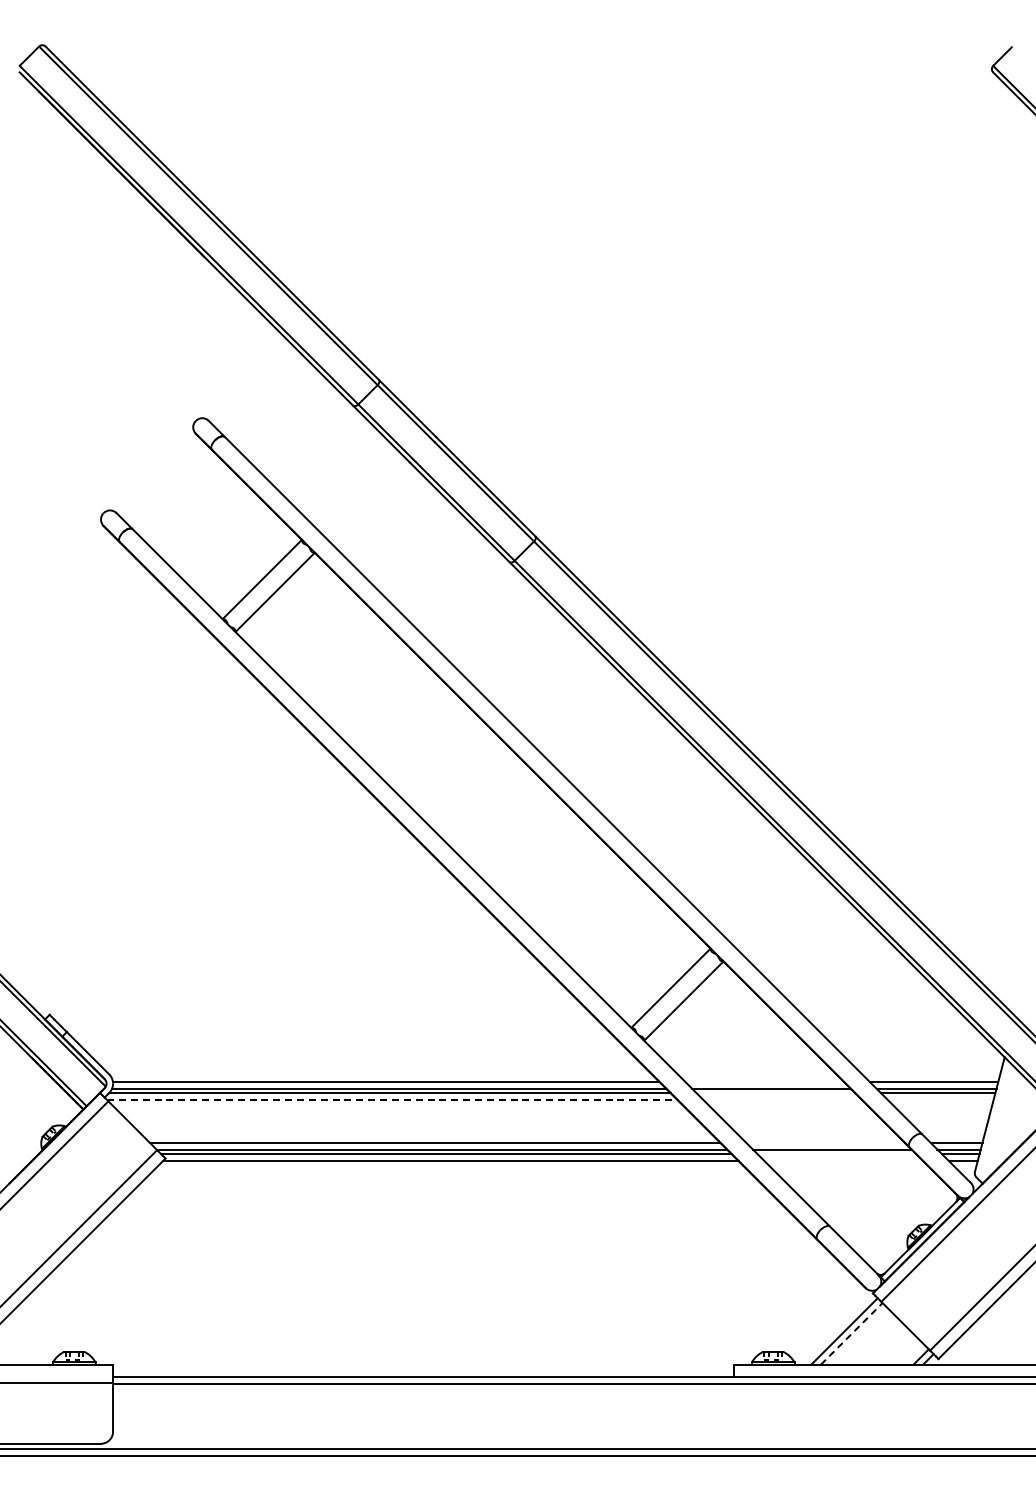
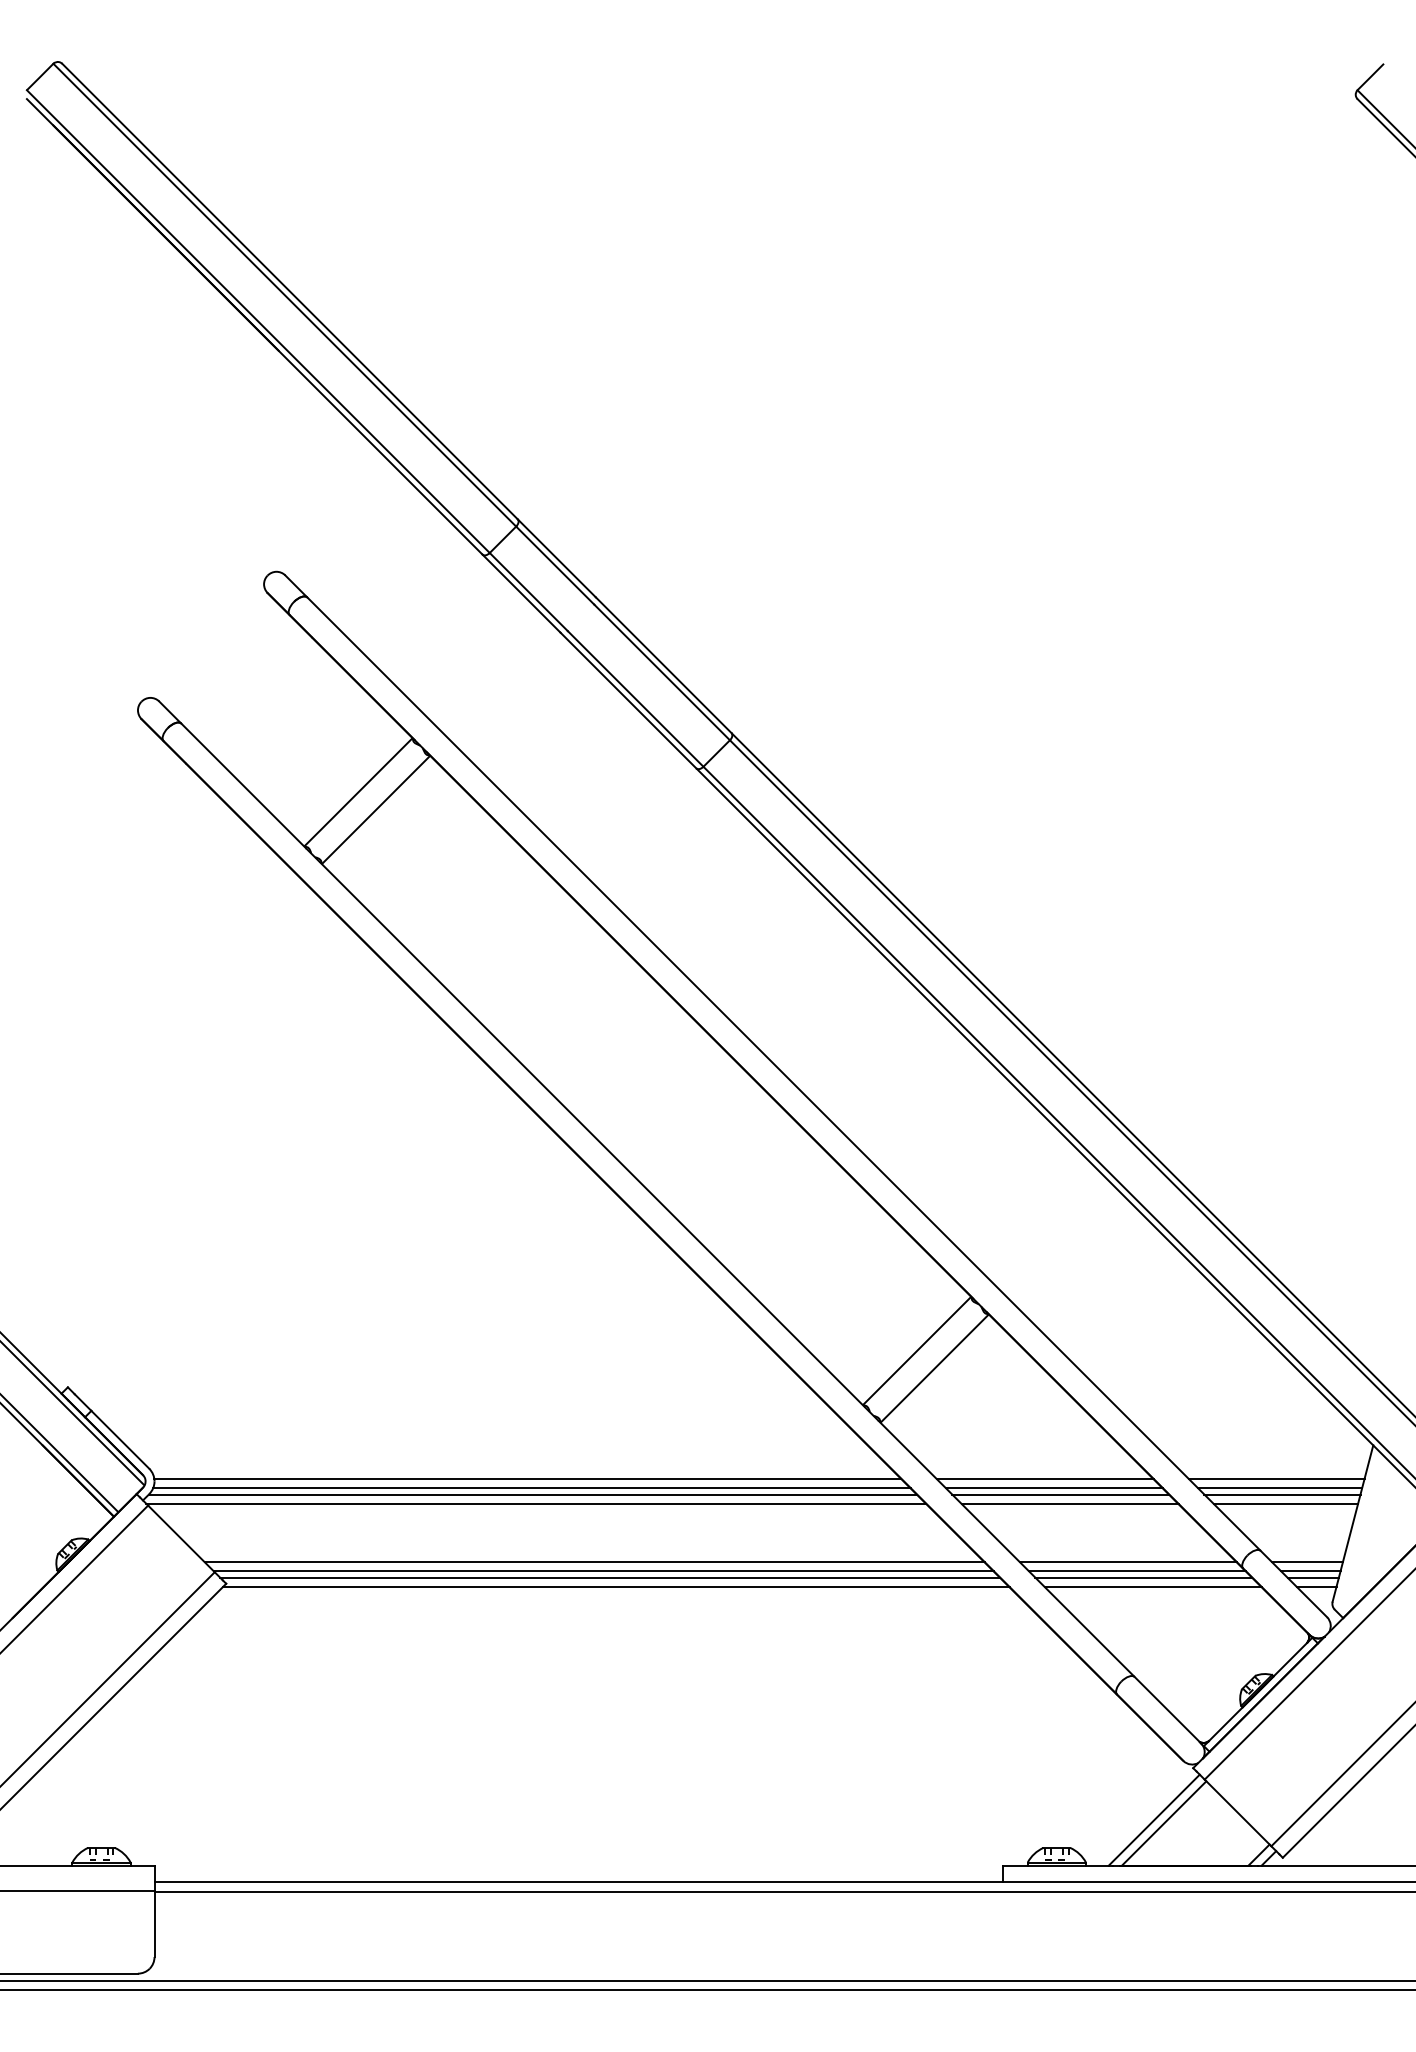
line: (764, 1081) -> (1044, 1478), added
line: (775, 1093) -> (1059, 1494), added
line: (392, 1100) -> (536, 1504), dashed -> solid
line: (782, 1100) -> (1069, 1504), added
line: (940, 1100) -> (1285, 1504), added
line: (825, 1142) -> (1128, 1561), added
line: (836, 1154) -> (1143, 1578), added
line: (843, 1160) -> (1152, 1586), added
line: (851, 1333) -> (1163, 1822), dashed -> solid

